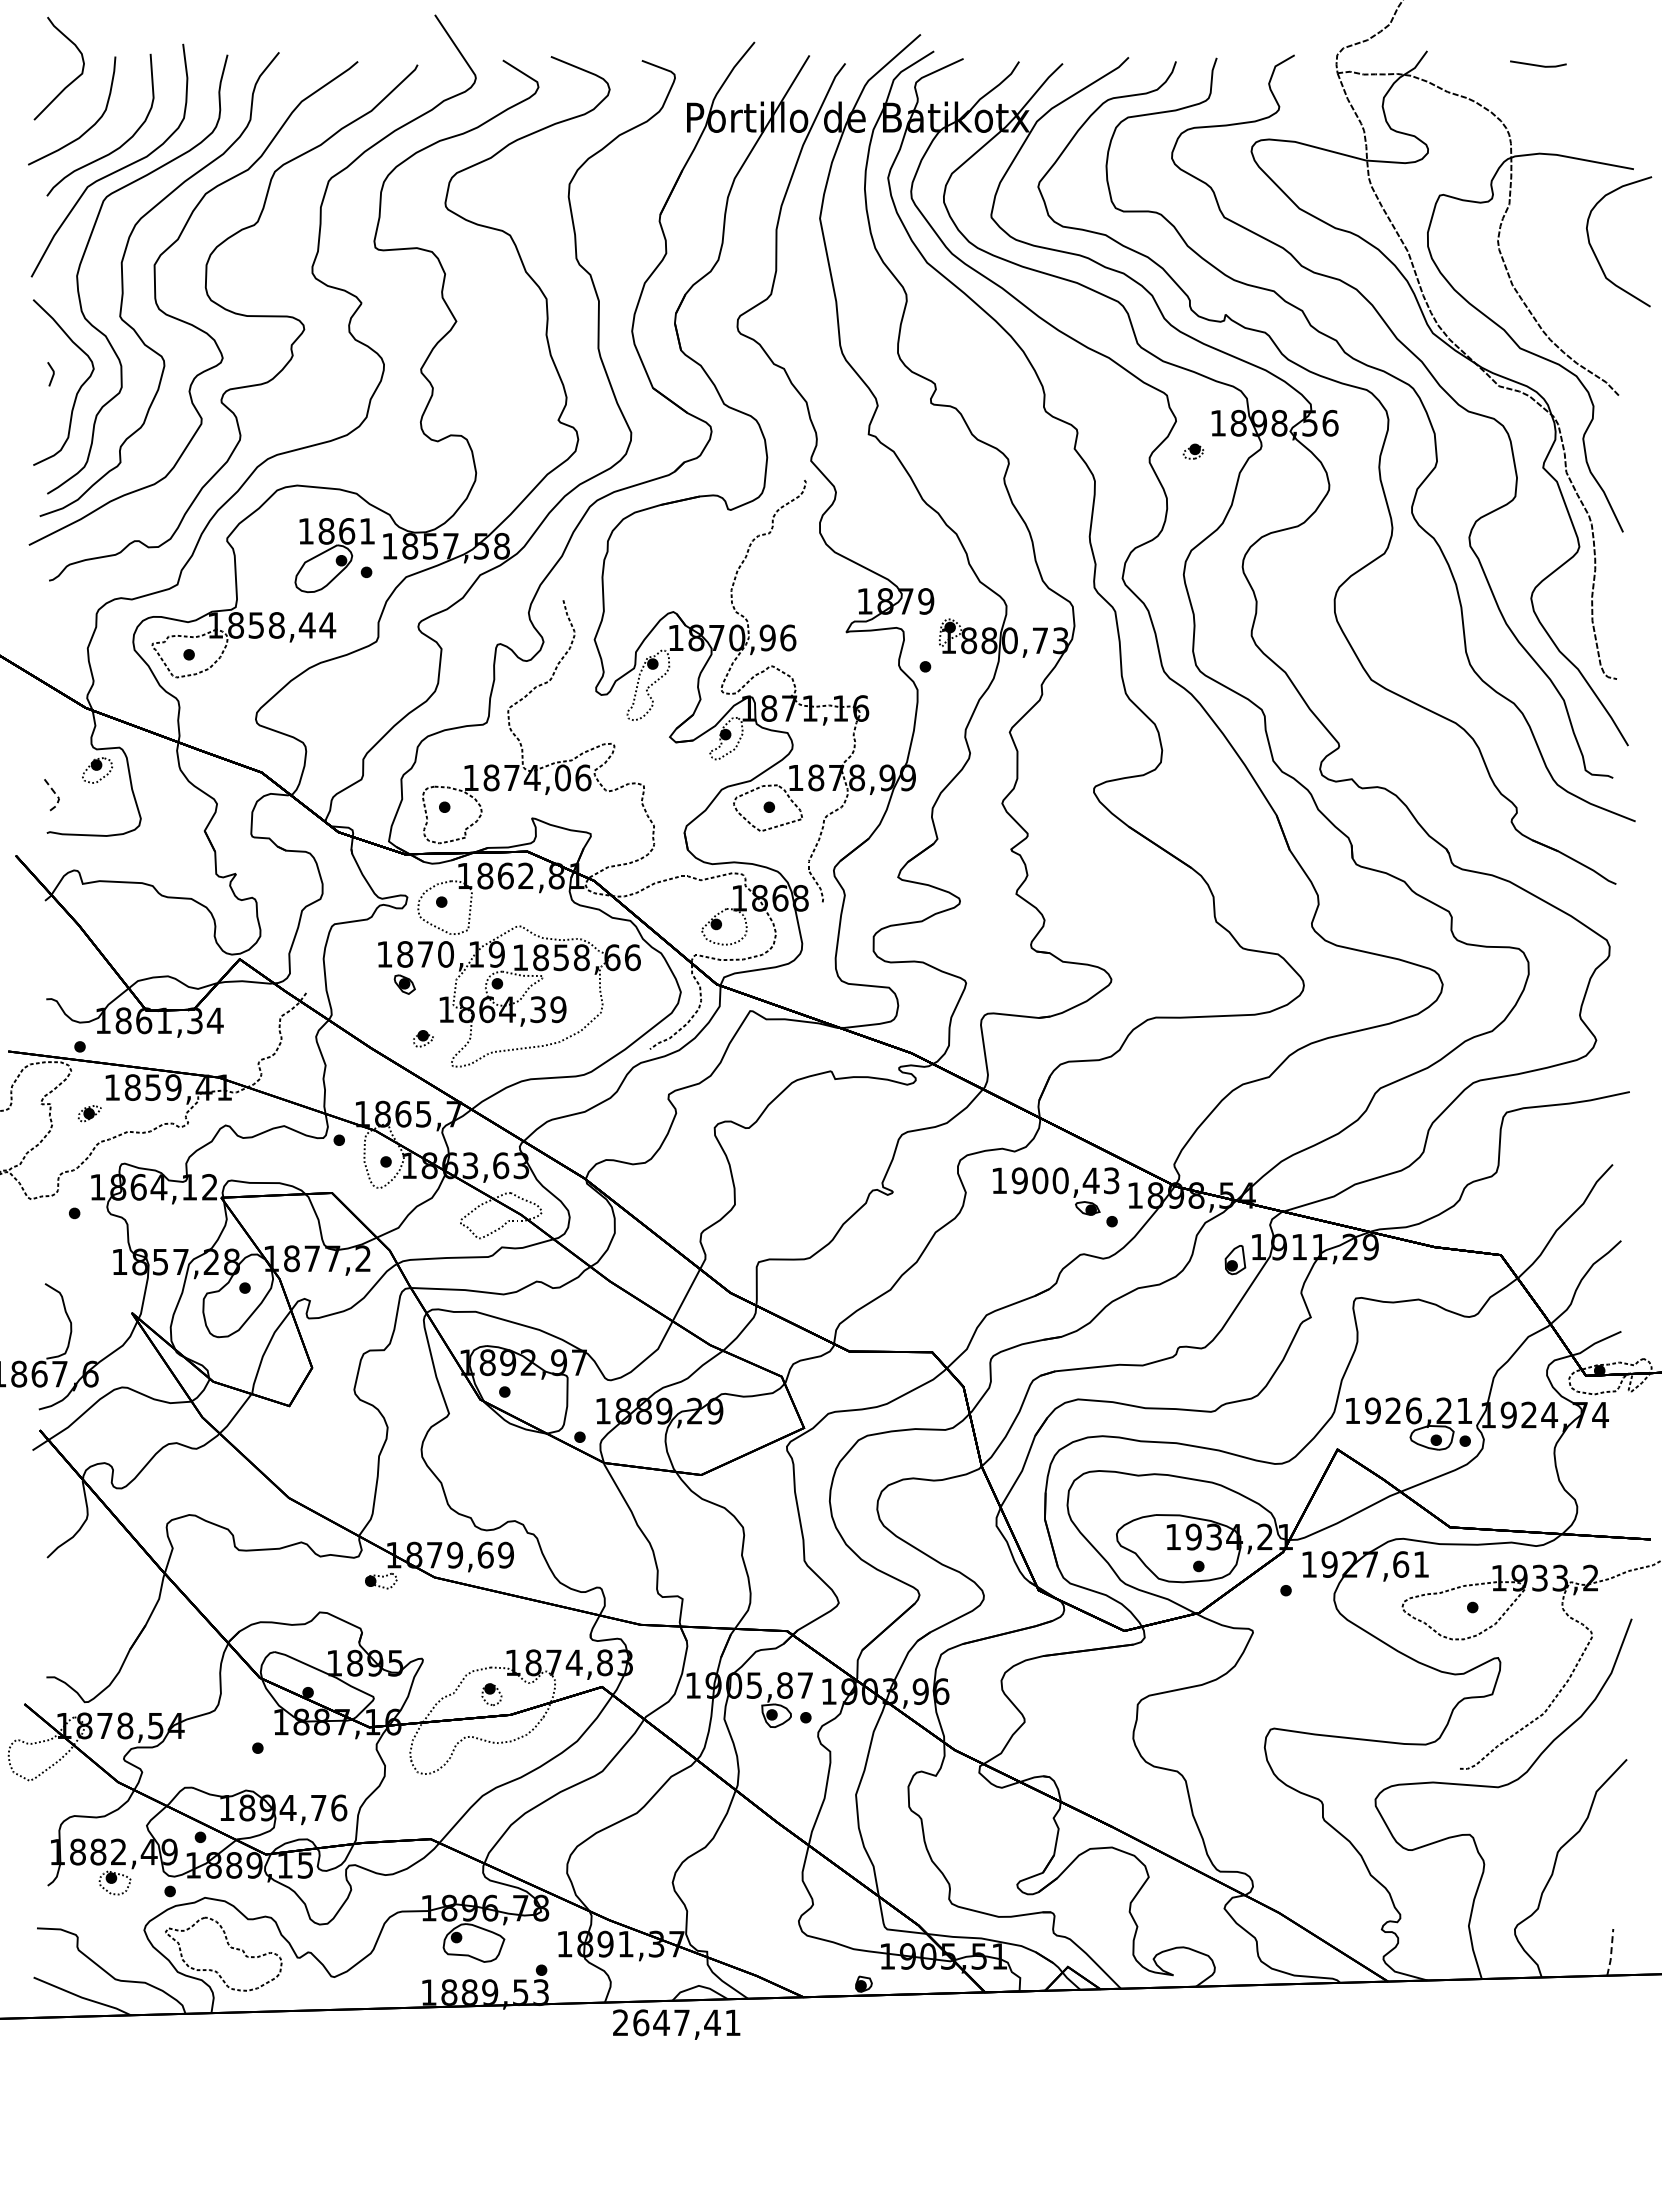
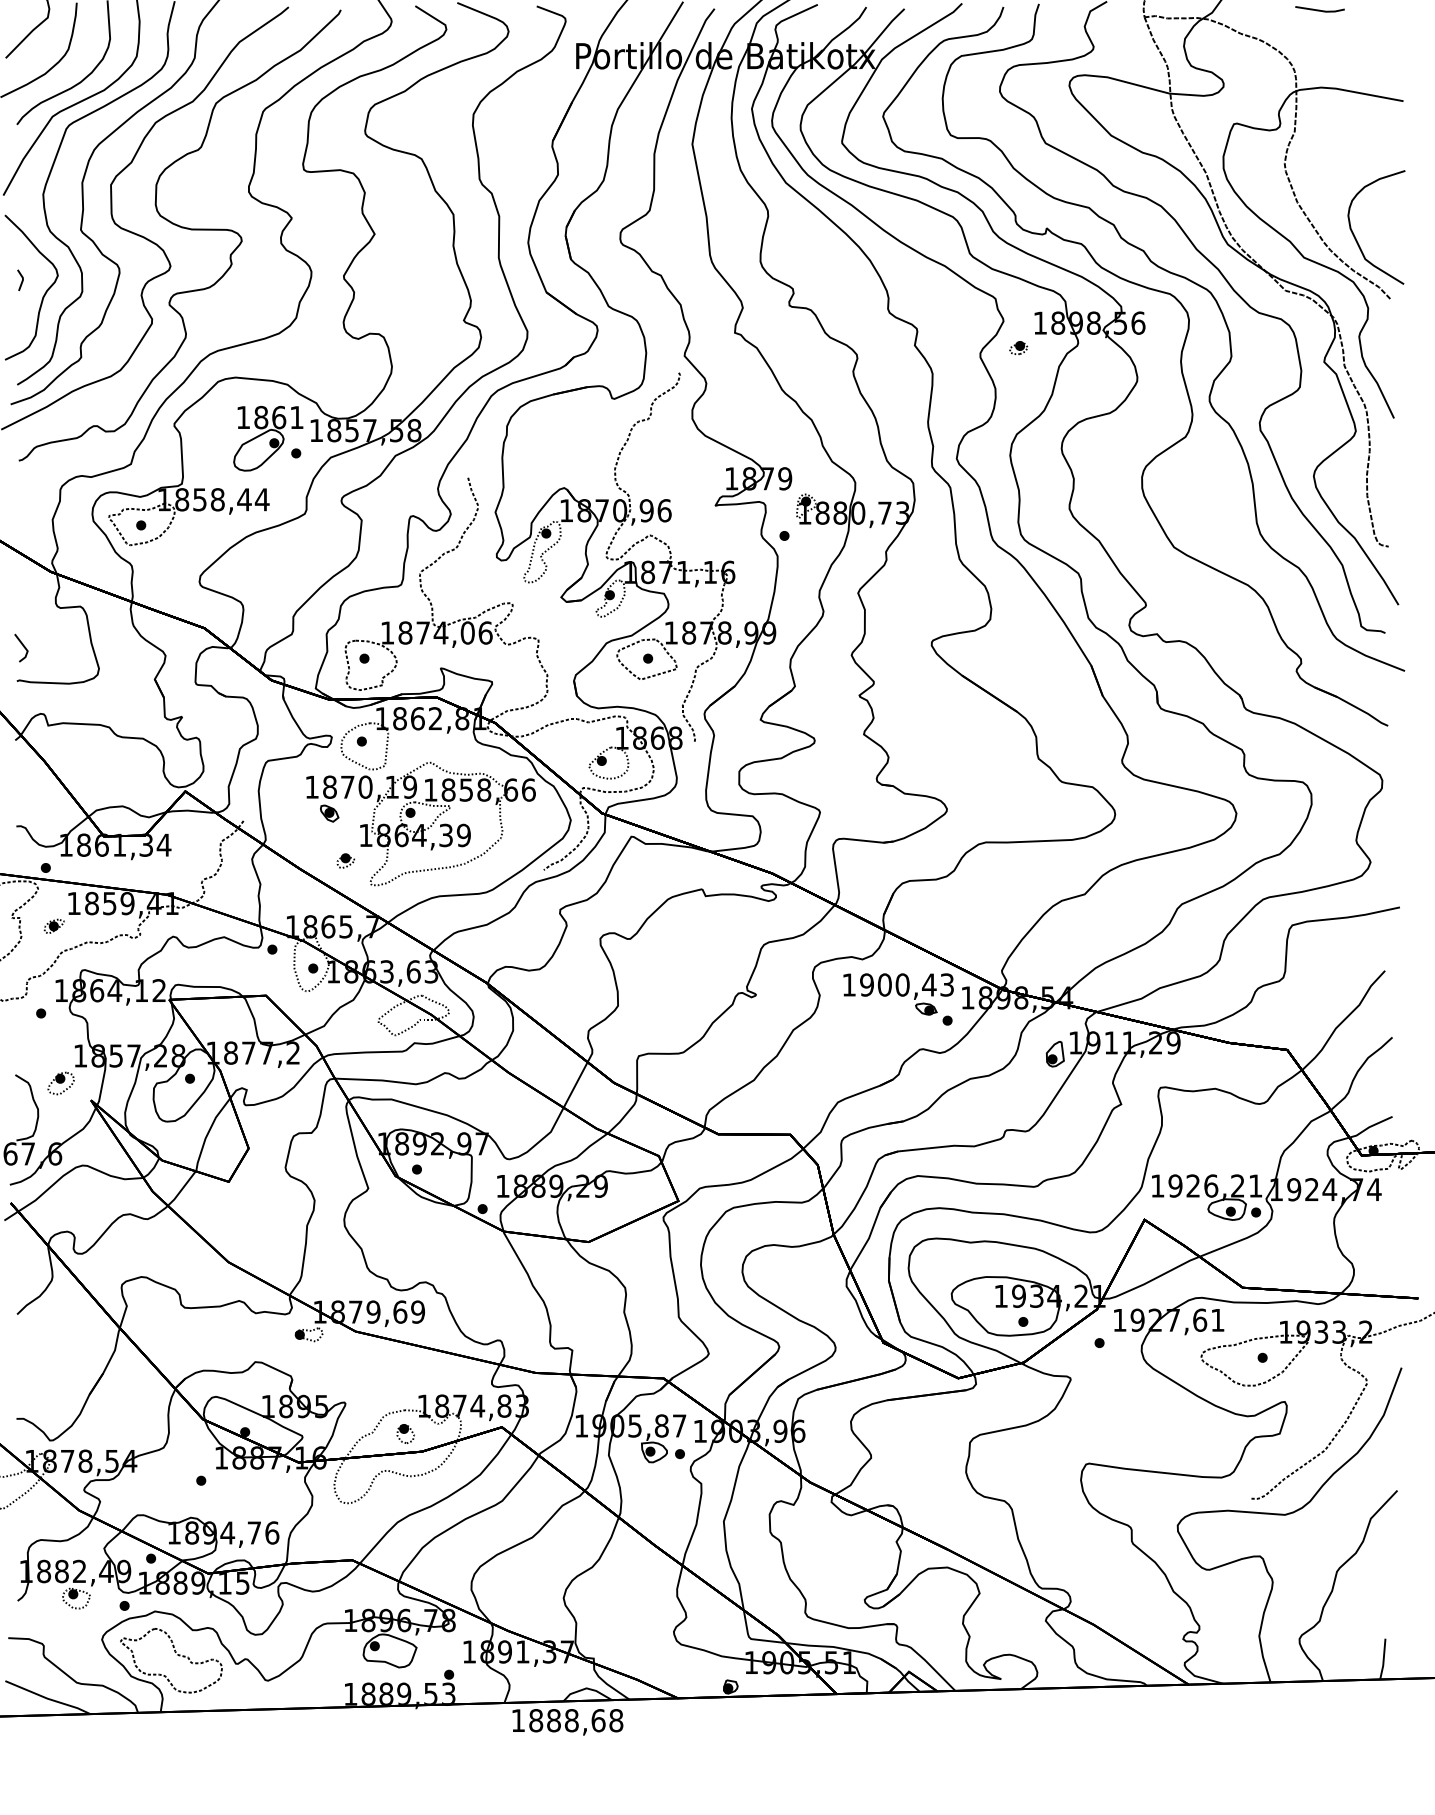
curve: (1595, 253) -> (1355, 237), moved
part: (97, 770) -> (61, 1083), moved
line: (57, 796) -> (26, 649), dashed -> solid
line: (1611, 1954) -> (1383, 1660), dashed -> solid
text: (676, 2022) -> (567, 1720), 2647,41 -> 1888,68

